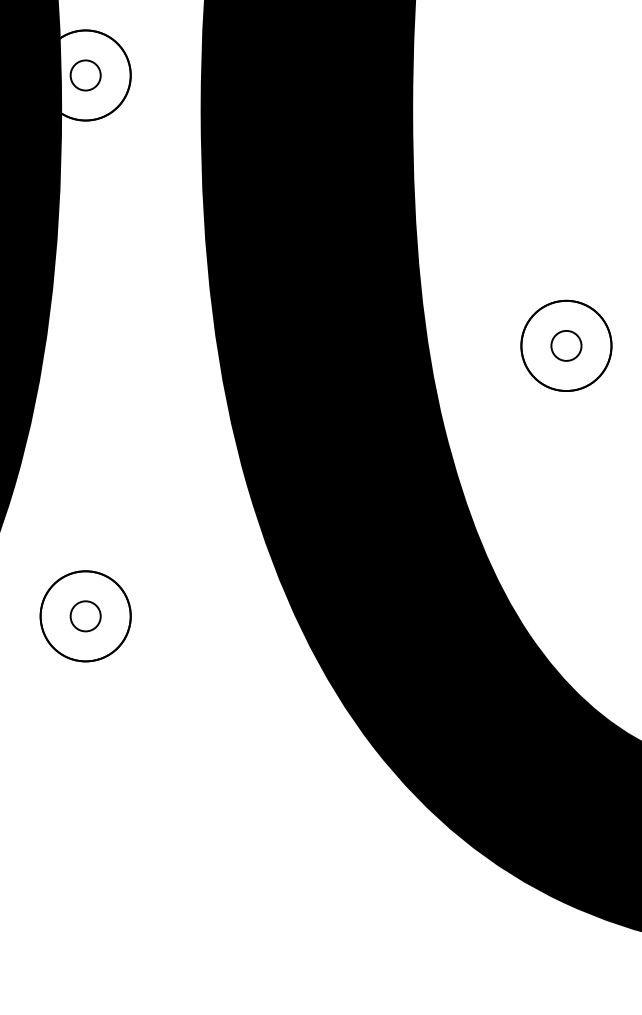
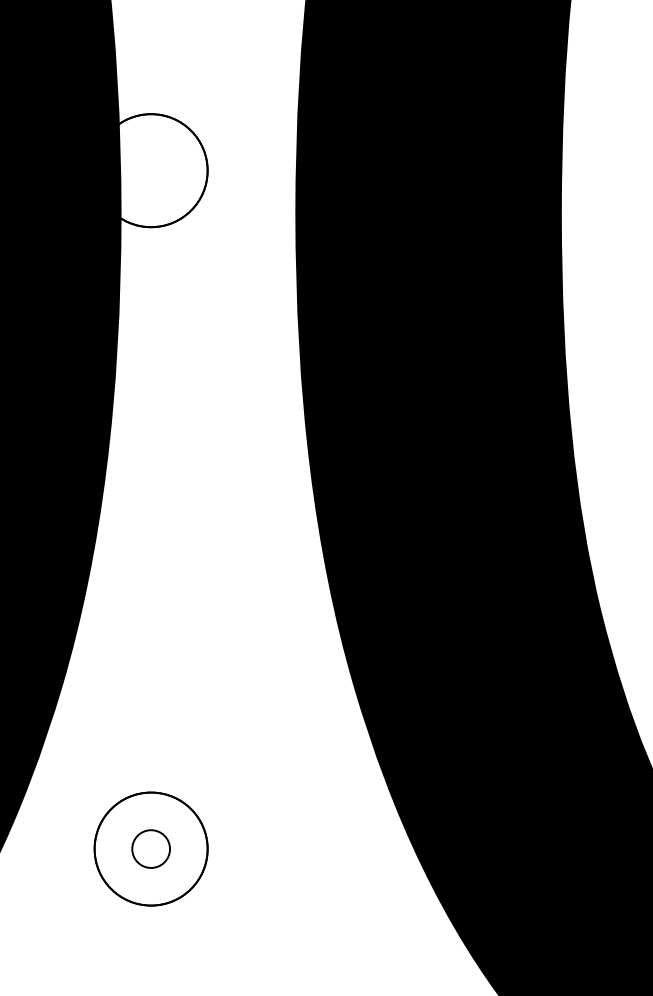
part: (85, 75) -> (150, 170), removed

